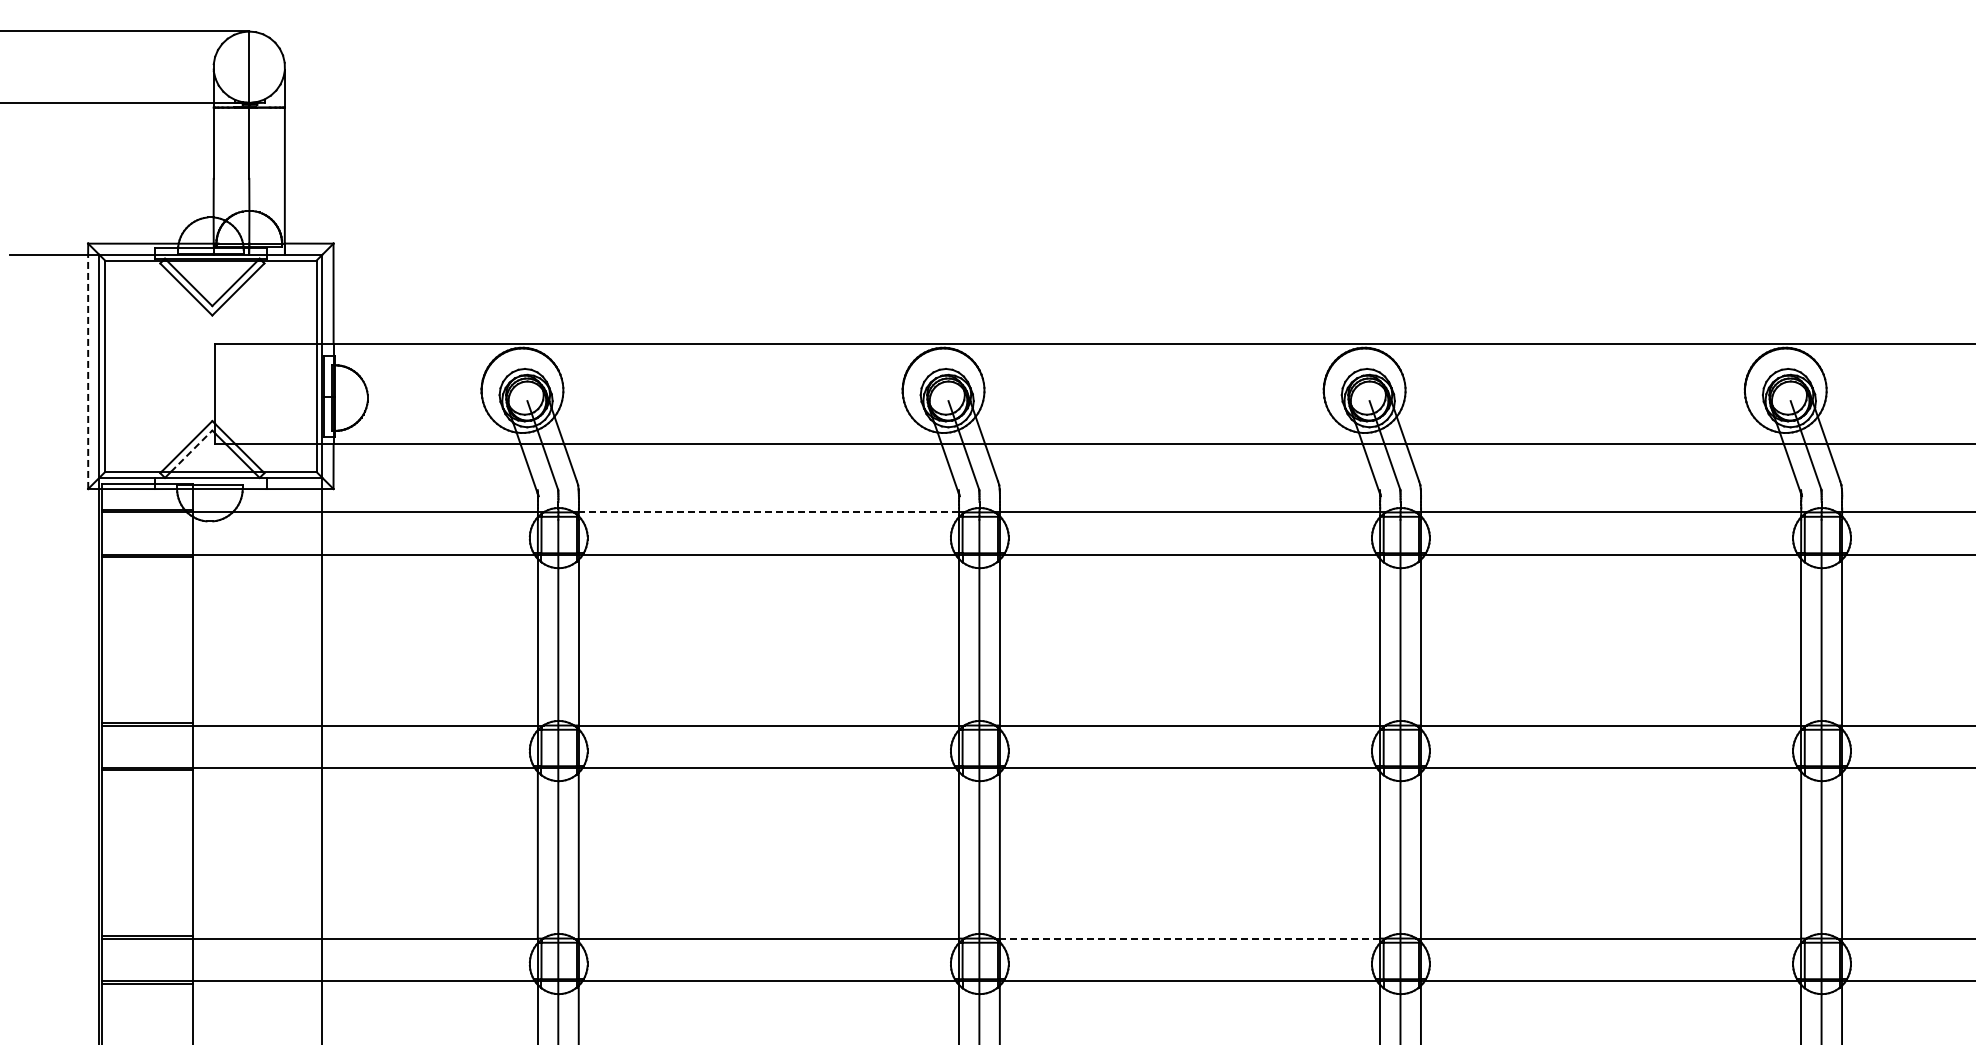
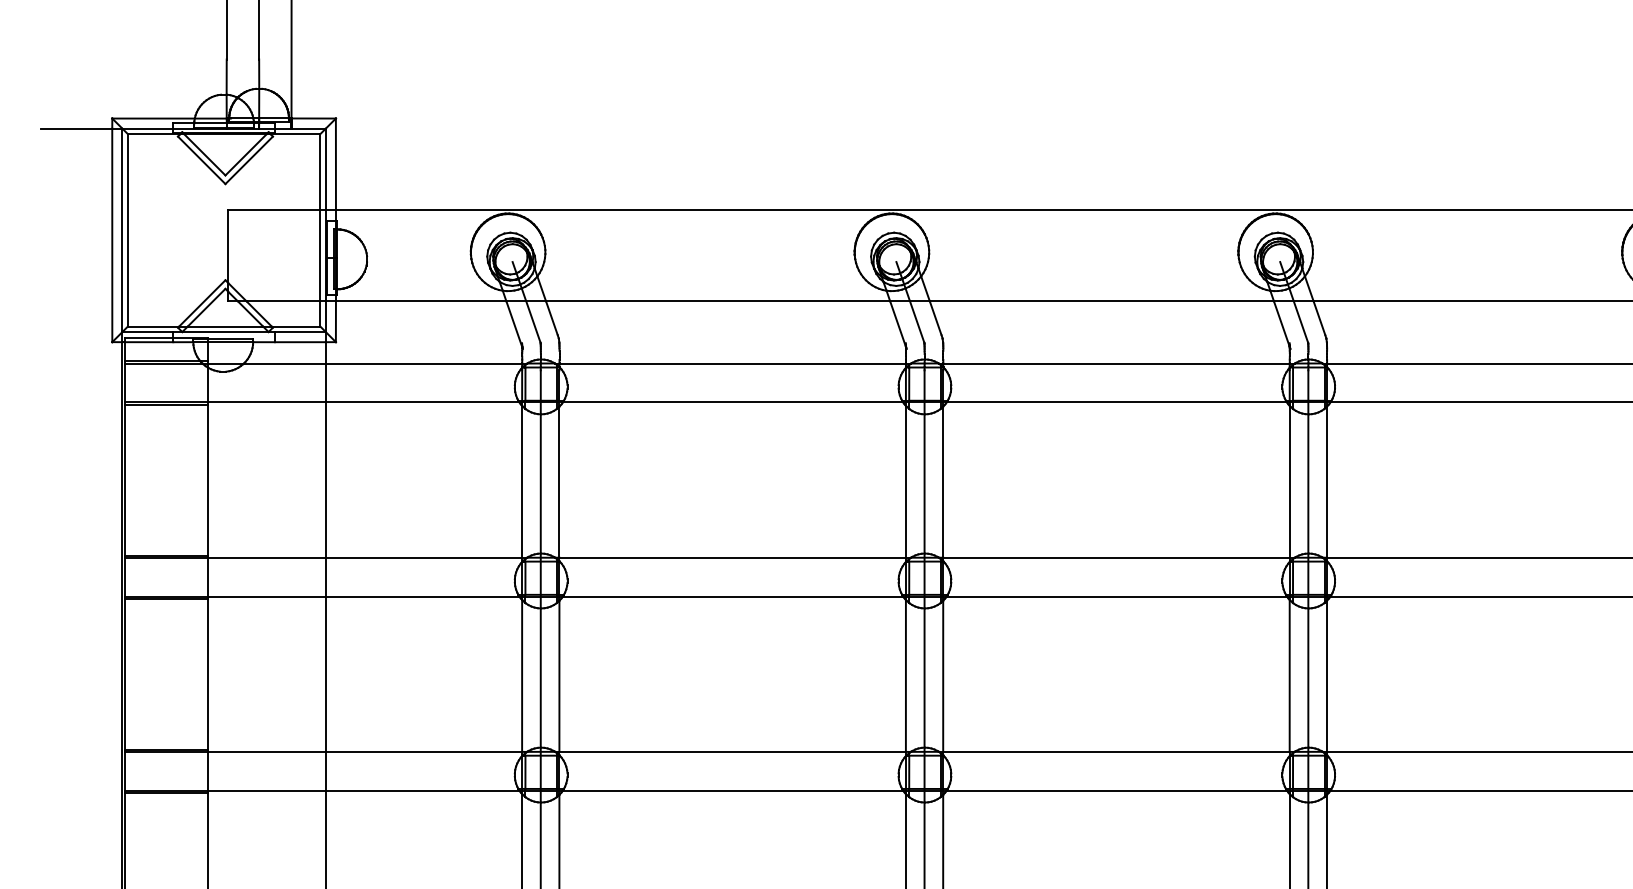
line: (88, 371) -> (112, 235), dashed -> solid
line: (192, 450) -> (207, 307), dashed -> solid
line: (768, 512) -> (732, 363), dashed -> solid
line: (1189, 938) -> (1116, 751), dashed -> solid

